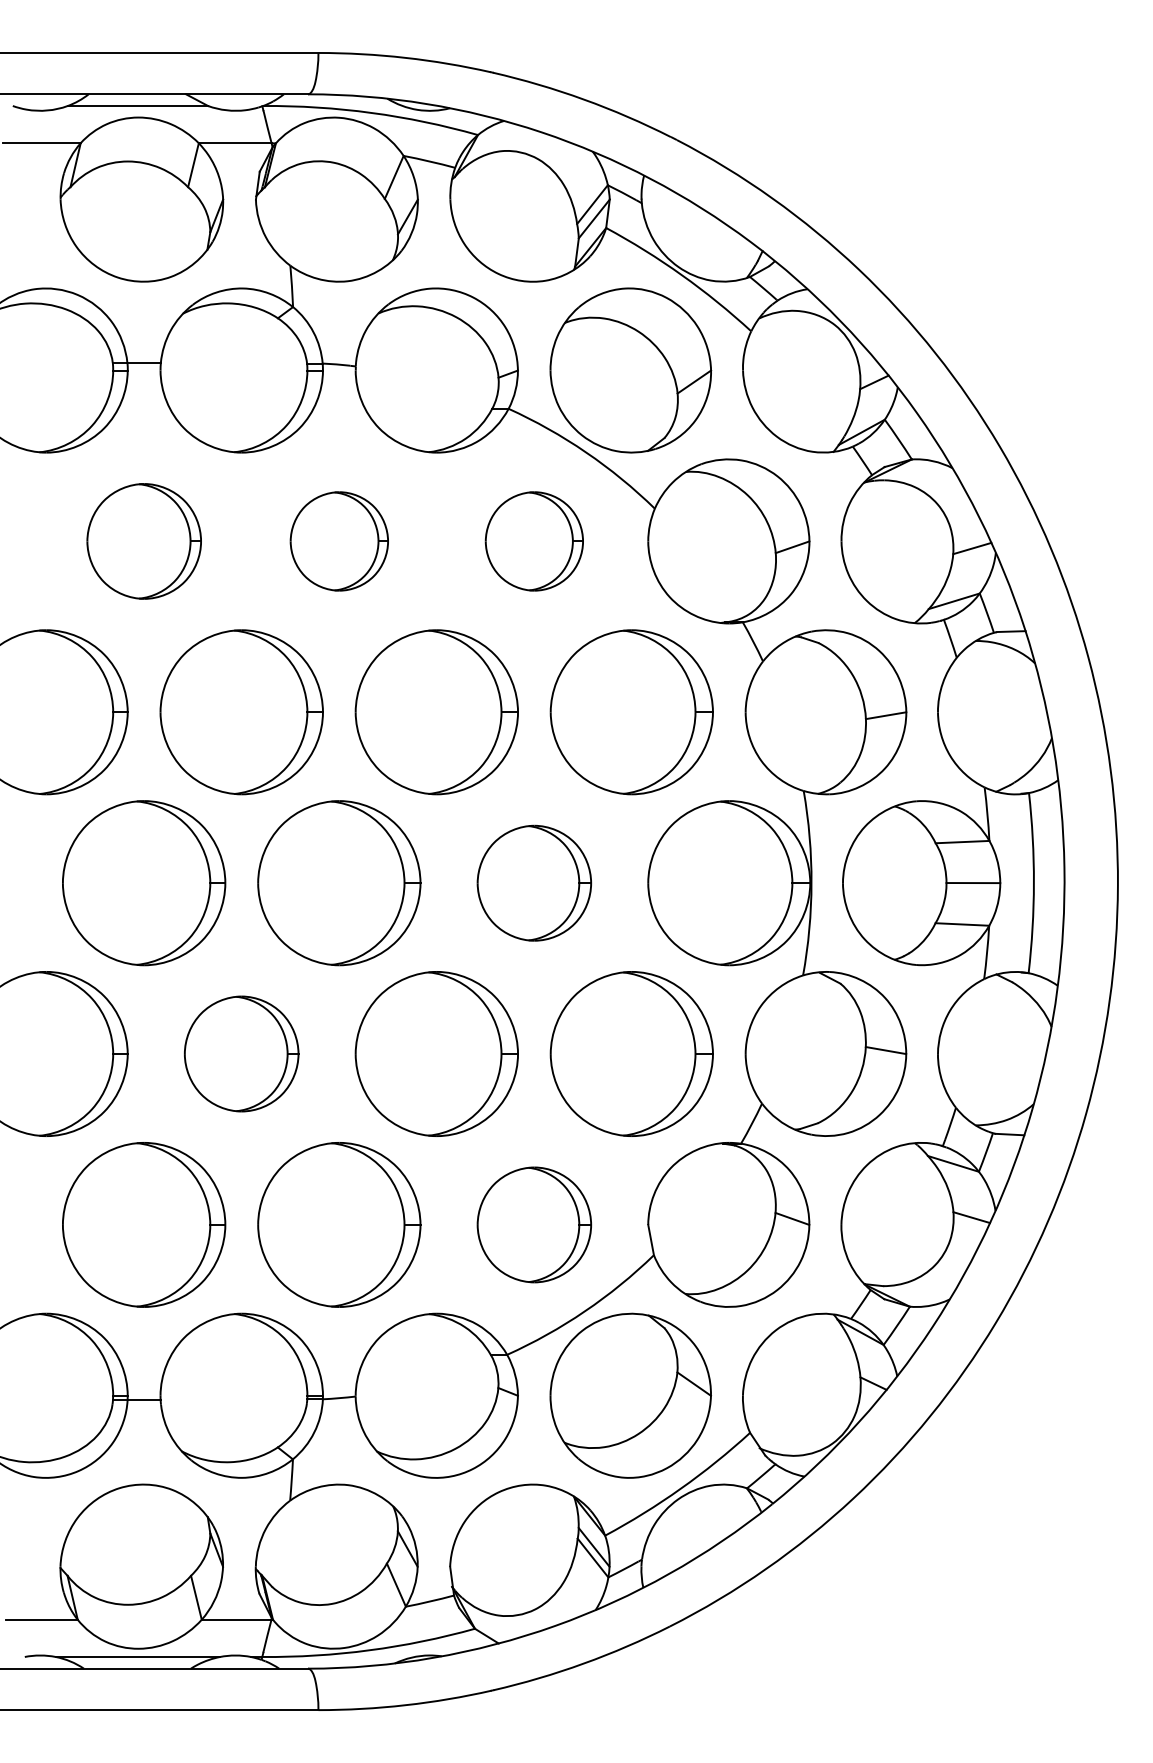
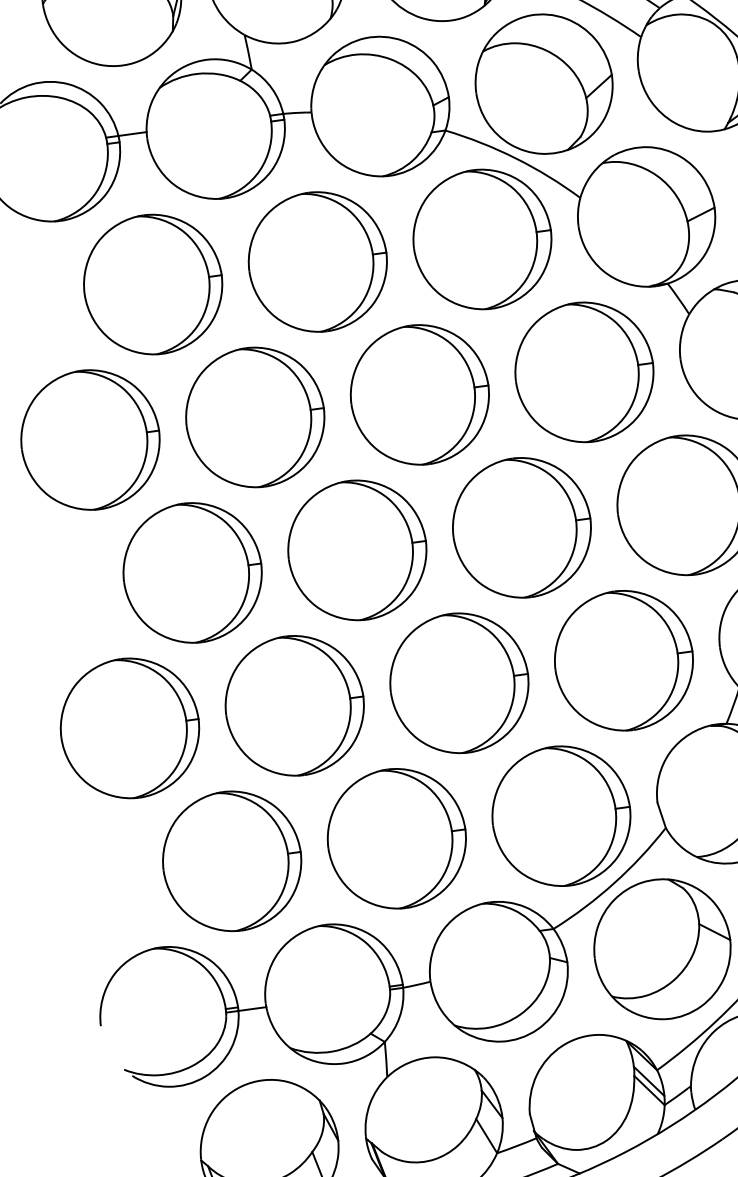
part: (144, 541) -> (153, 284), size x1.43
part: (339, 541) -> (318, 262), size x1.67
part: (534, 541) -> (482, 239), size x1.67
part: (534, 883) -> (522, 528), size x1.43
part: (241, 1053) -> (294, 705), size x1.43
part: (534, 1224) -> (561, 815), size x1.43

